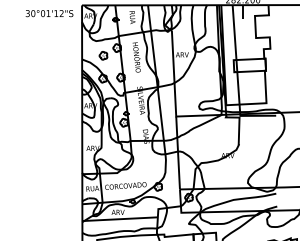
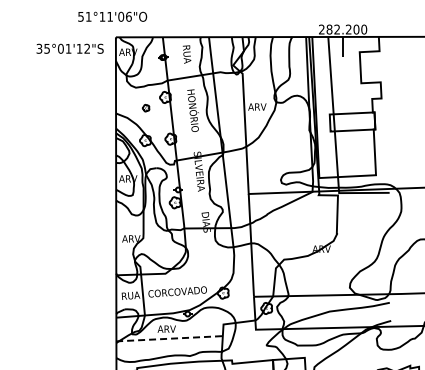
text: (33, 13) -> (47, 48), 30°01'12"S -> 35°01'12"S
part: (103, 55) -> (145, 107), size x0.6
line: (120, 219) -> (169, 338), solid -> dashed

